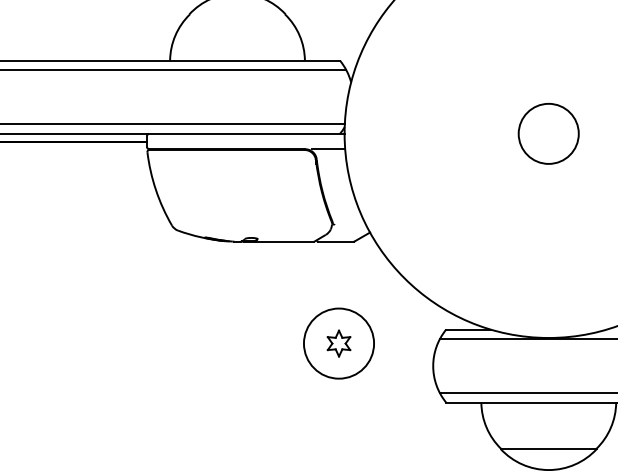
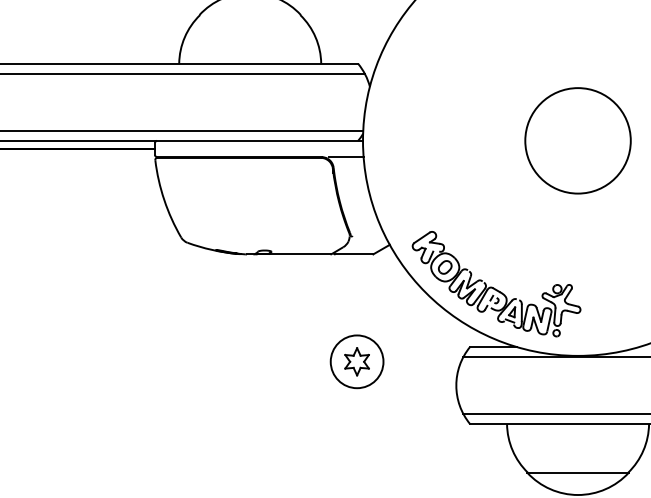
circle: (548, 133) -> (577, 140), size x1.67
part: (471, 270) -> (496, 284), added
circle: (338, 343) -> (356, 361), size x0.71

